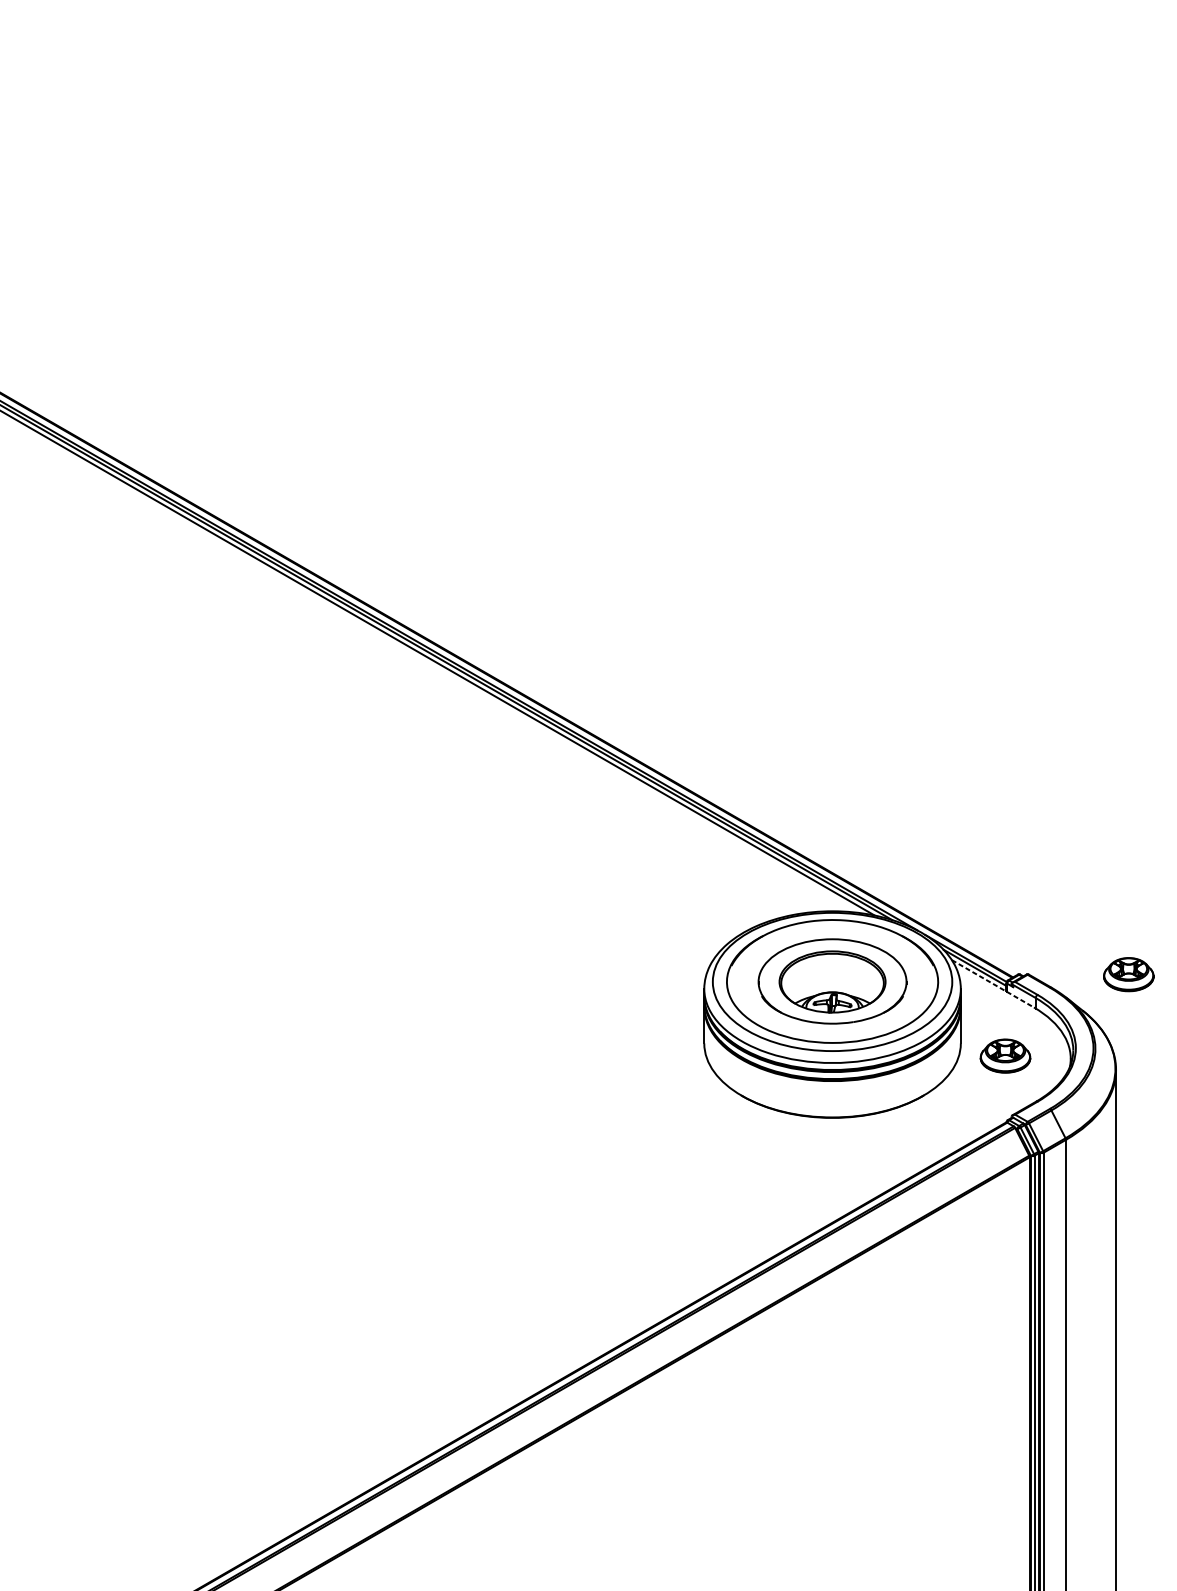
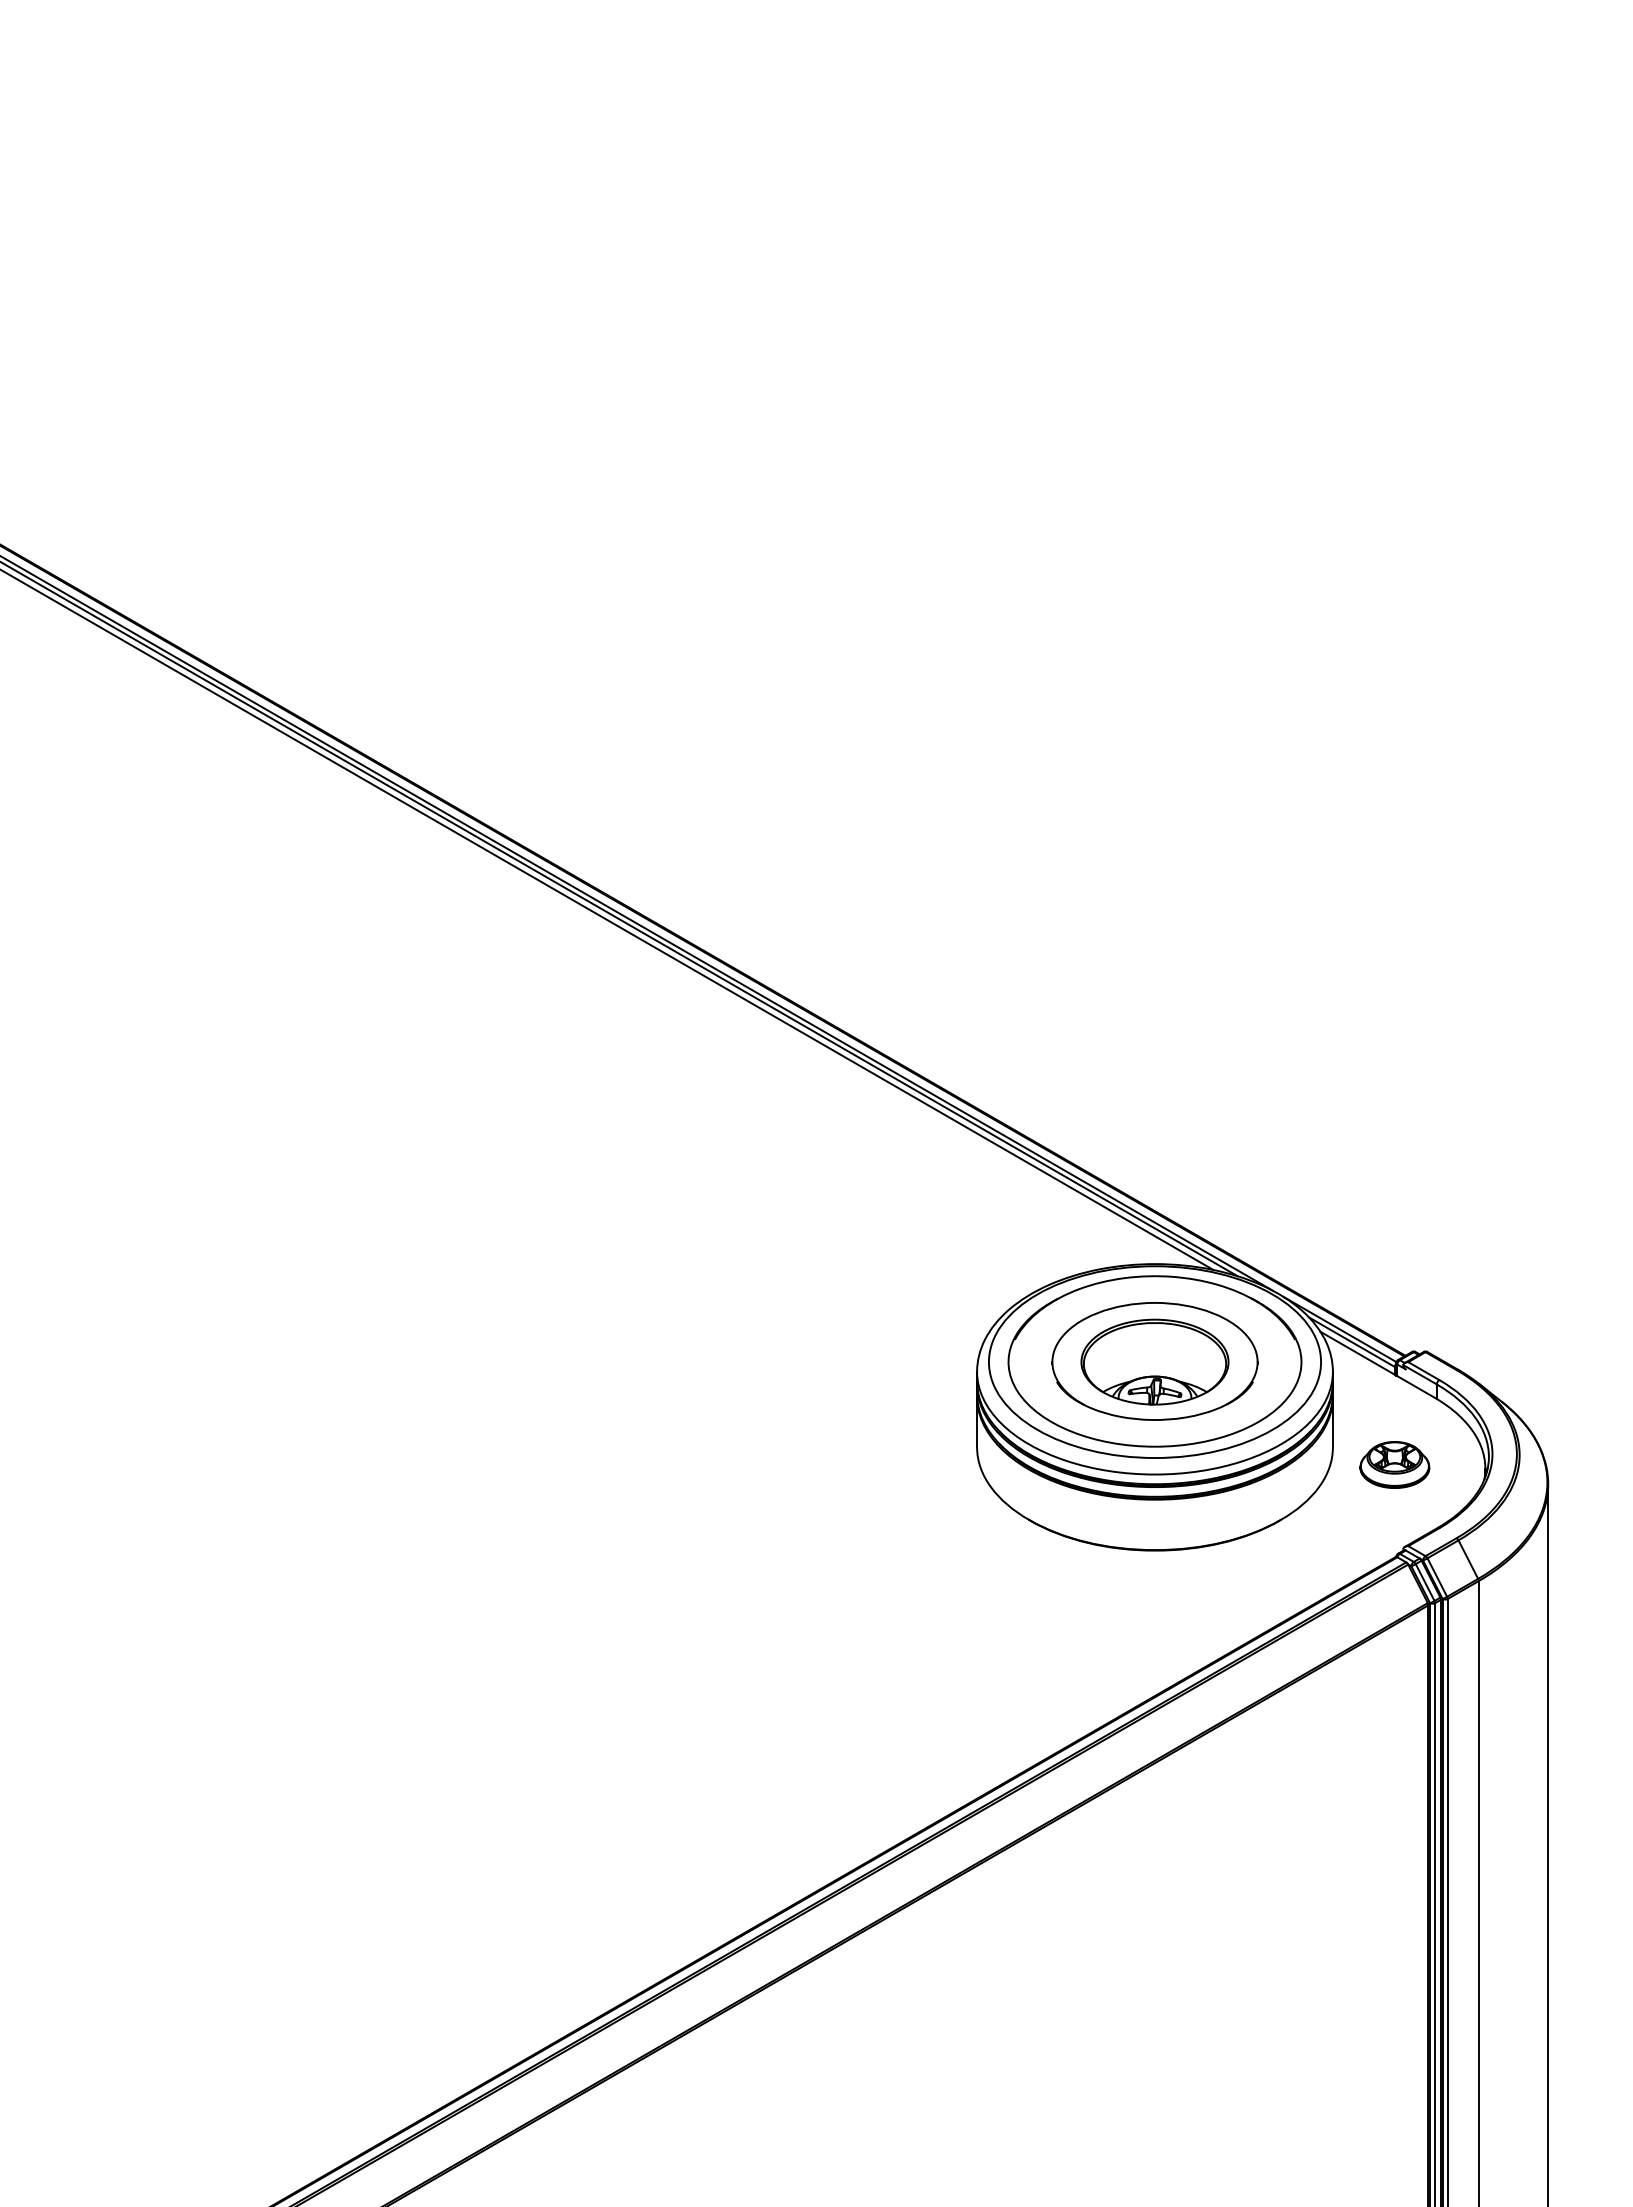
part: (1128, 974) -> (1565, 1351), removed
line: (992, 983) -> (1377, 1364), dashed -> solid

